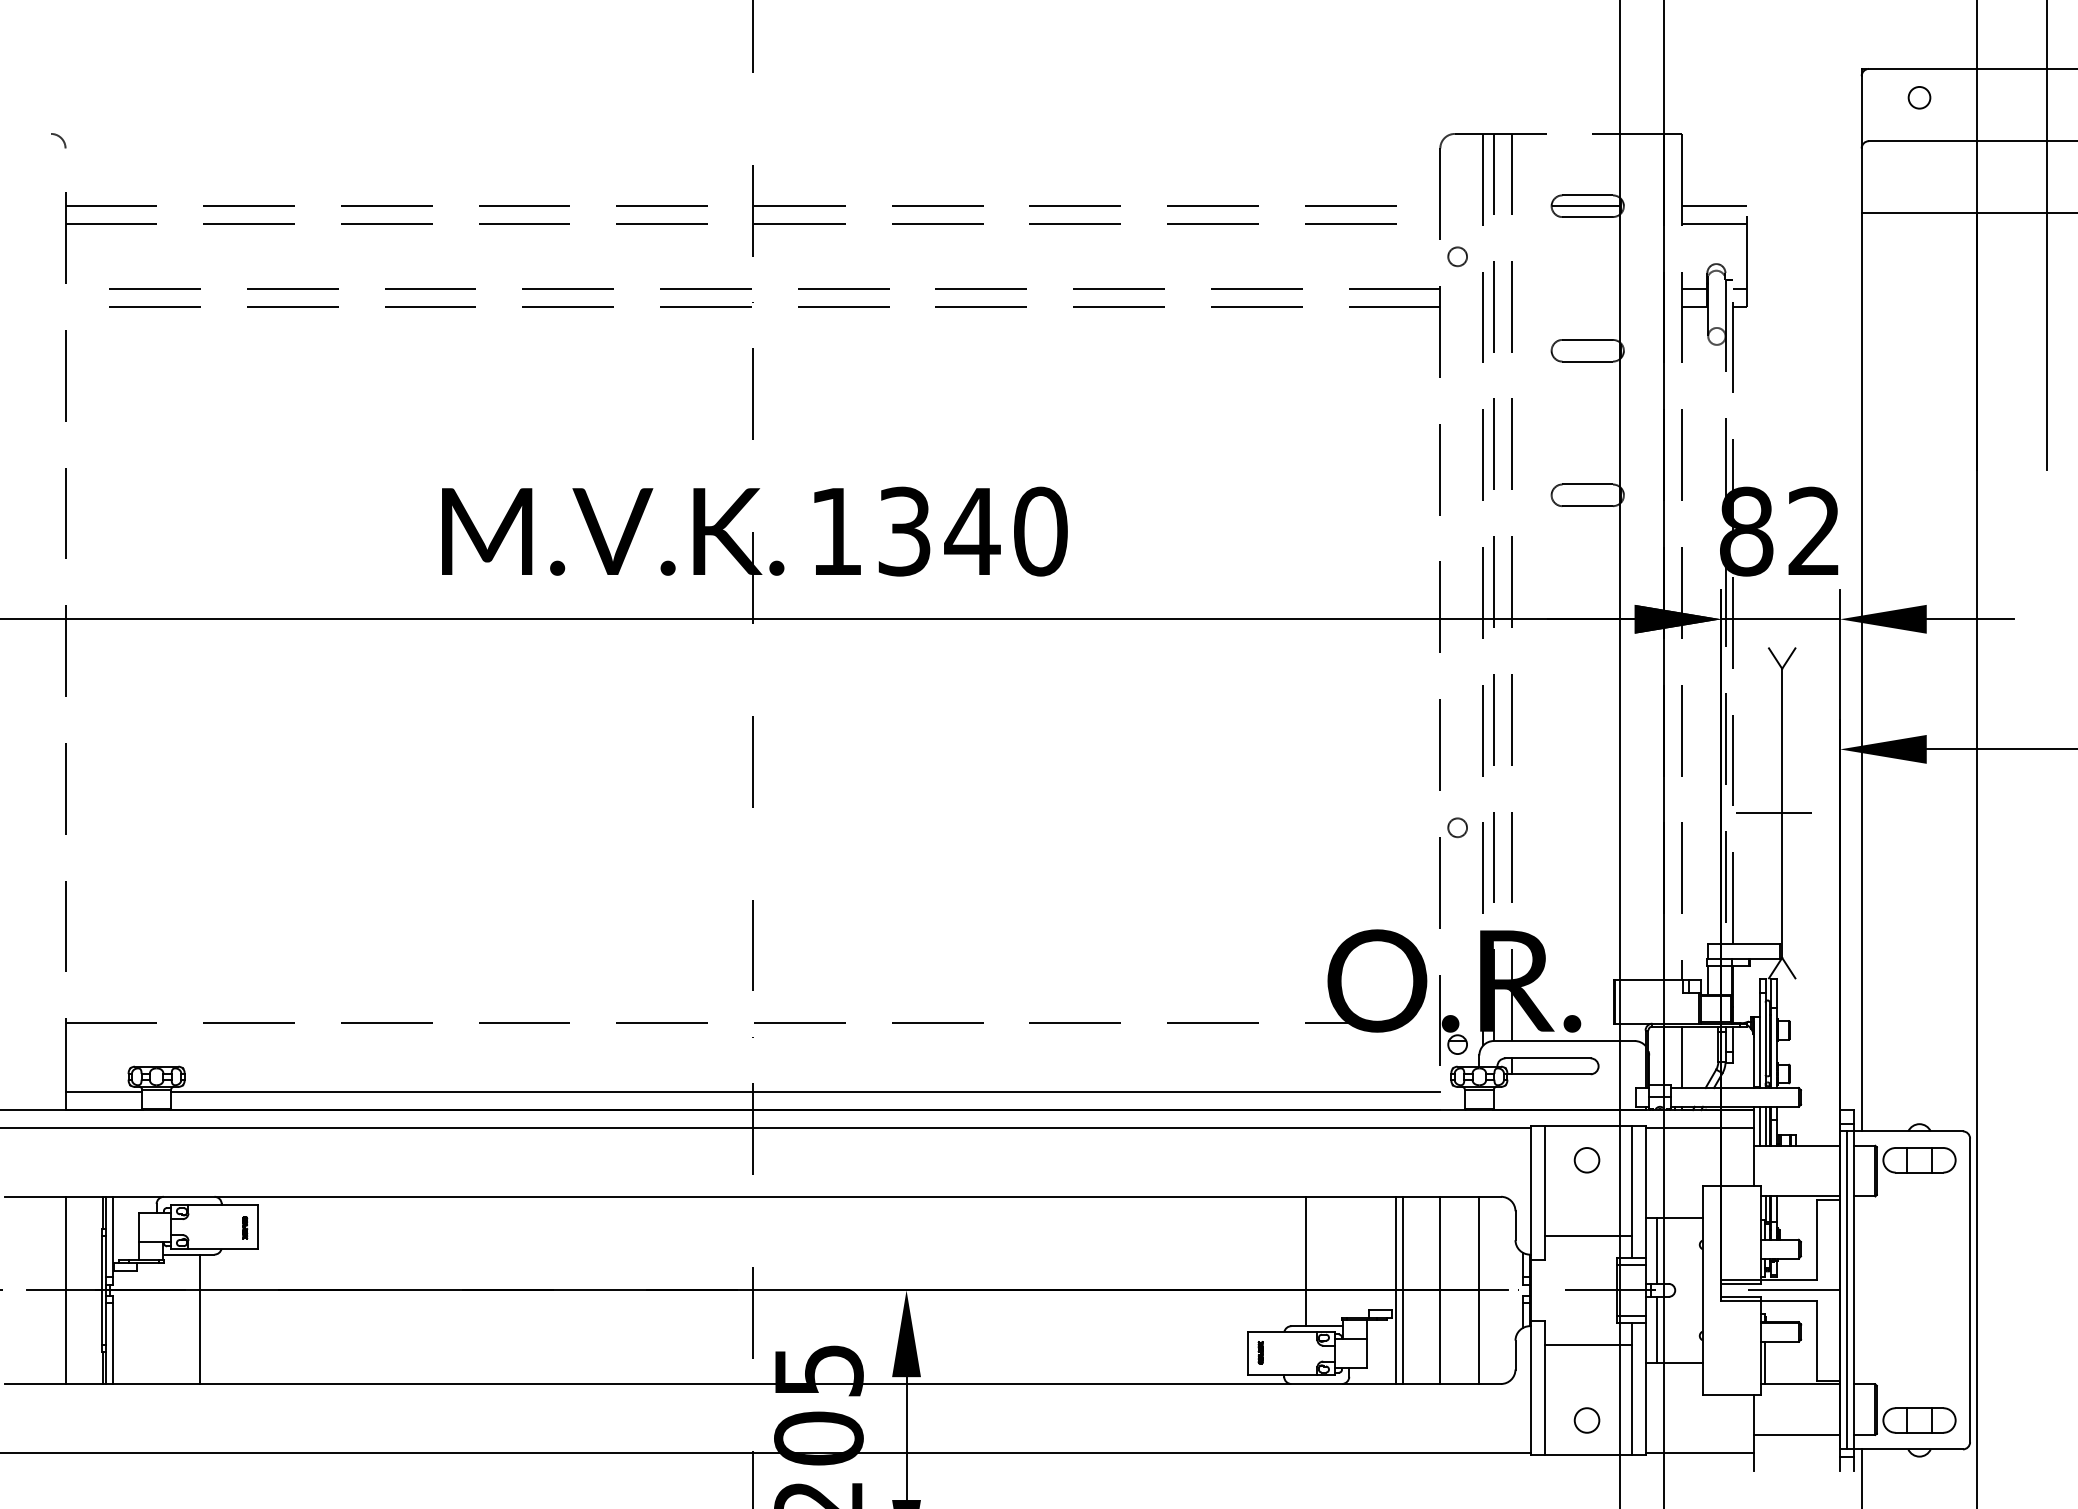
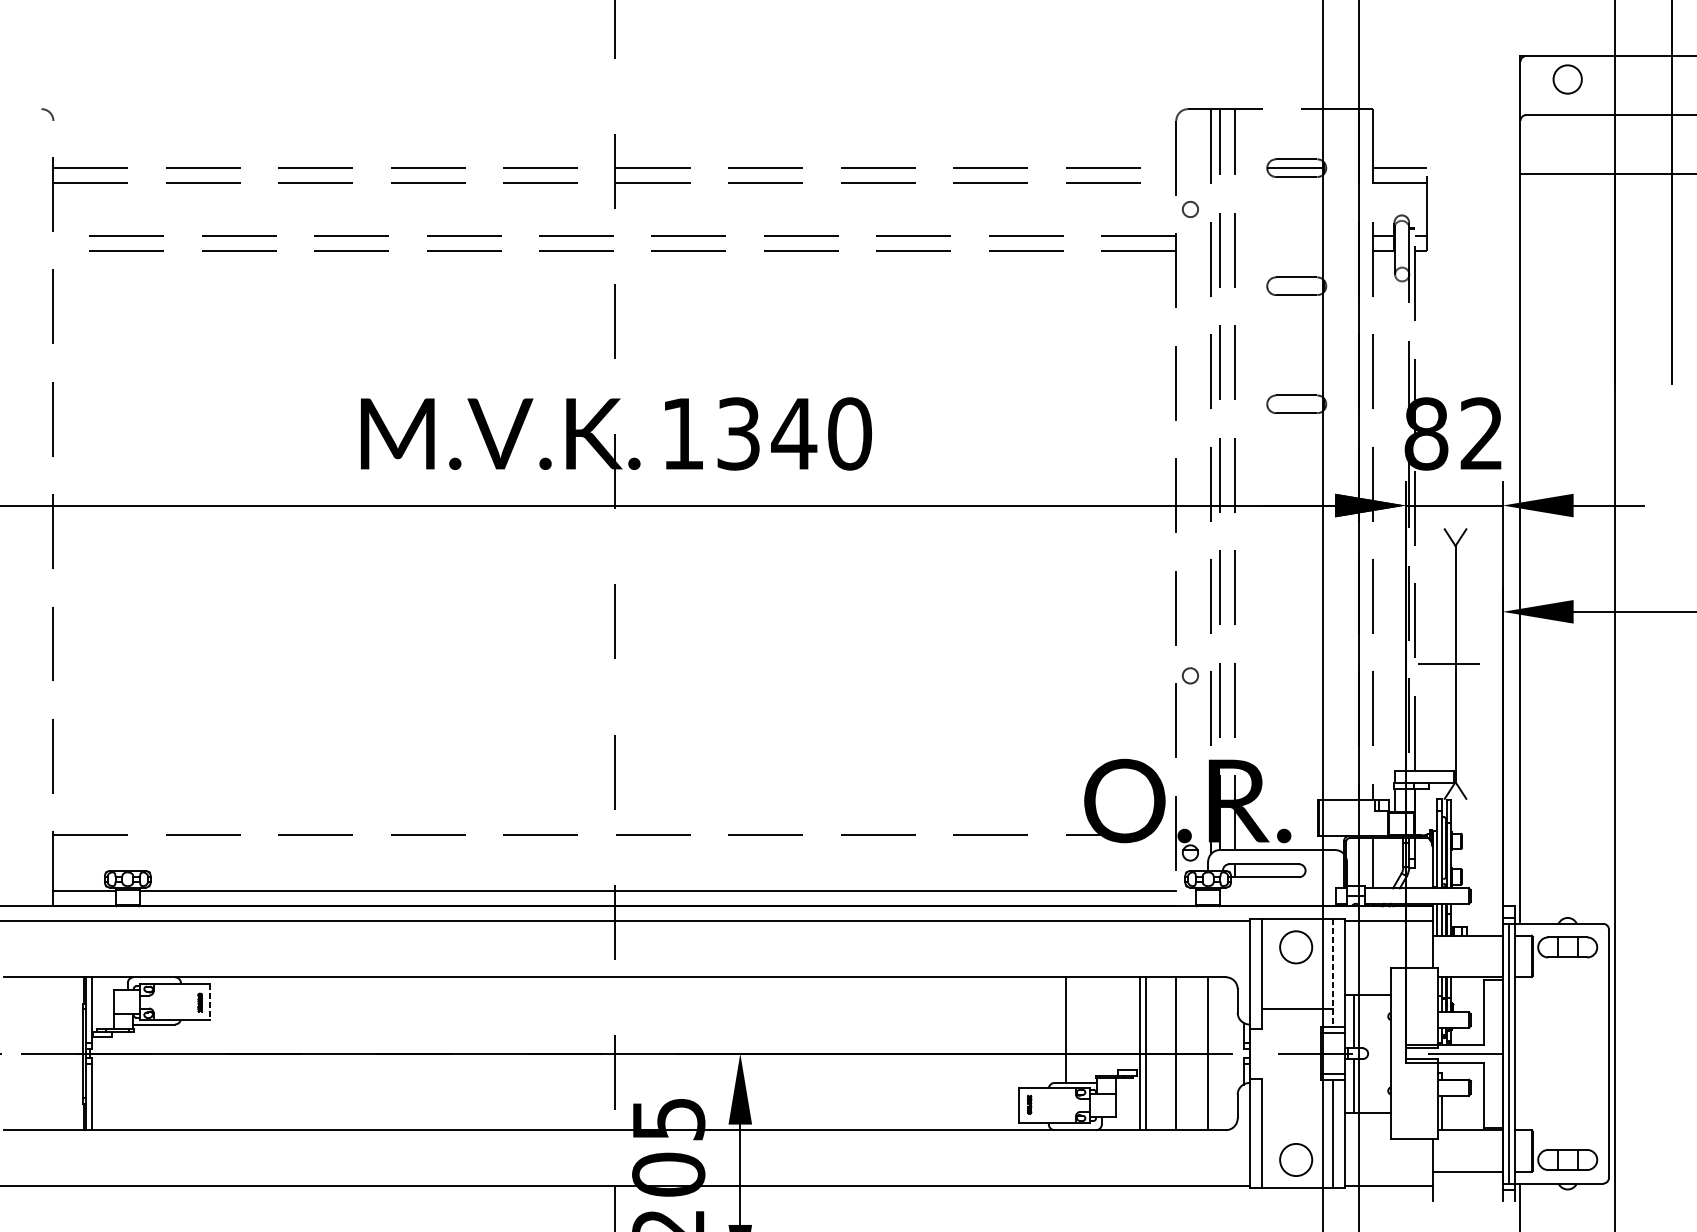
circle: (1919, 97) -> (1567, 79), size x1.6
circle: (1586, 1160) -> (1295, 947), size x1.6
line: (1631, 1192) -> (1332, 973), solid -> dashed
line: (257, 1227) -> (210, 1002), solid -> dashed
line: (65, 1290) -> (53, 1053), removed
line: (200, 1319) -> (163, 1077), removed
line: (1588, 1344) -> (1297, 1097), removed
circle: (1586, 1420) -> (1295, 1159), size x1.6

